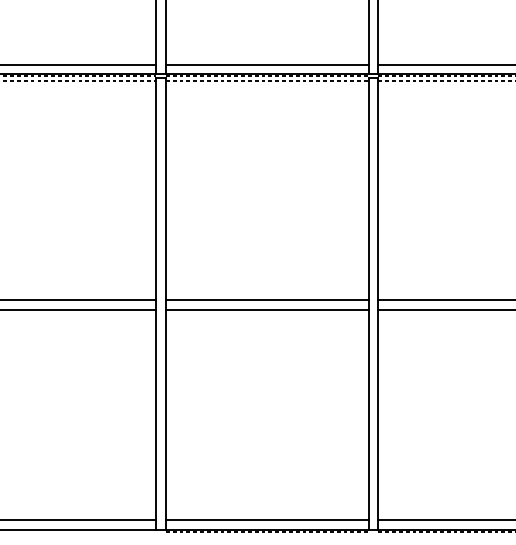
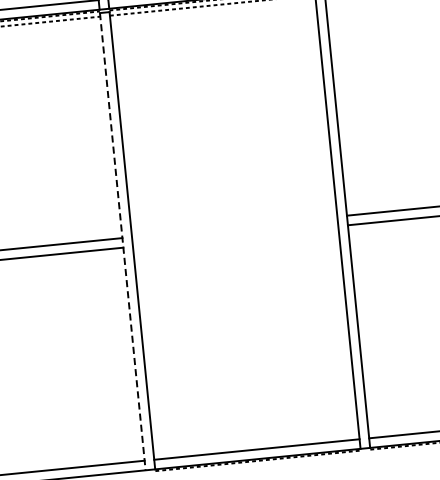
line: (266, 300) -> (233, 227), removed
line: (156, 304) -> (122, 242), solid -> dashed
line: (266, 309) -> (234, 236), removed

